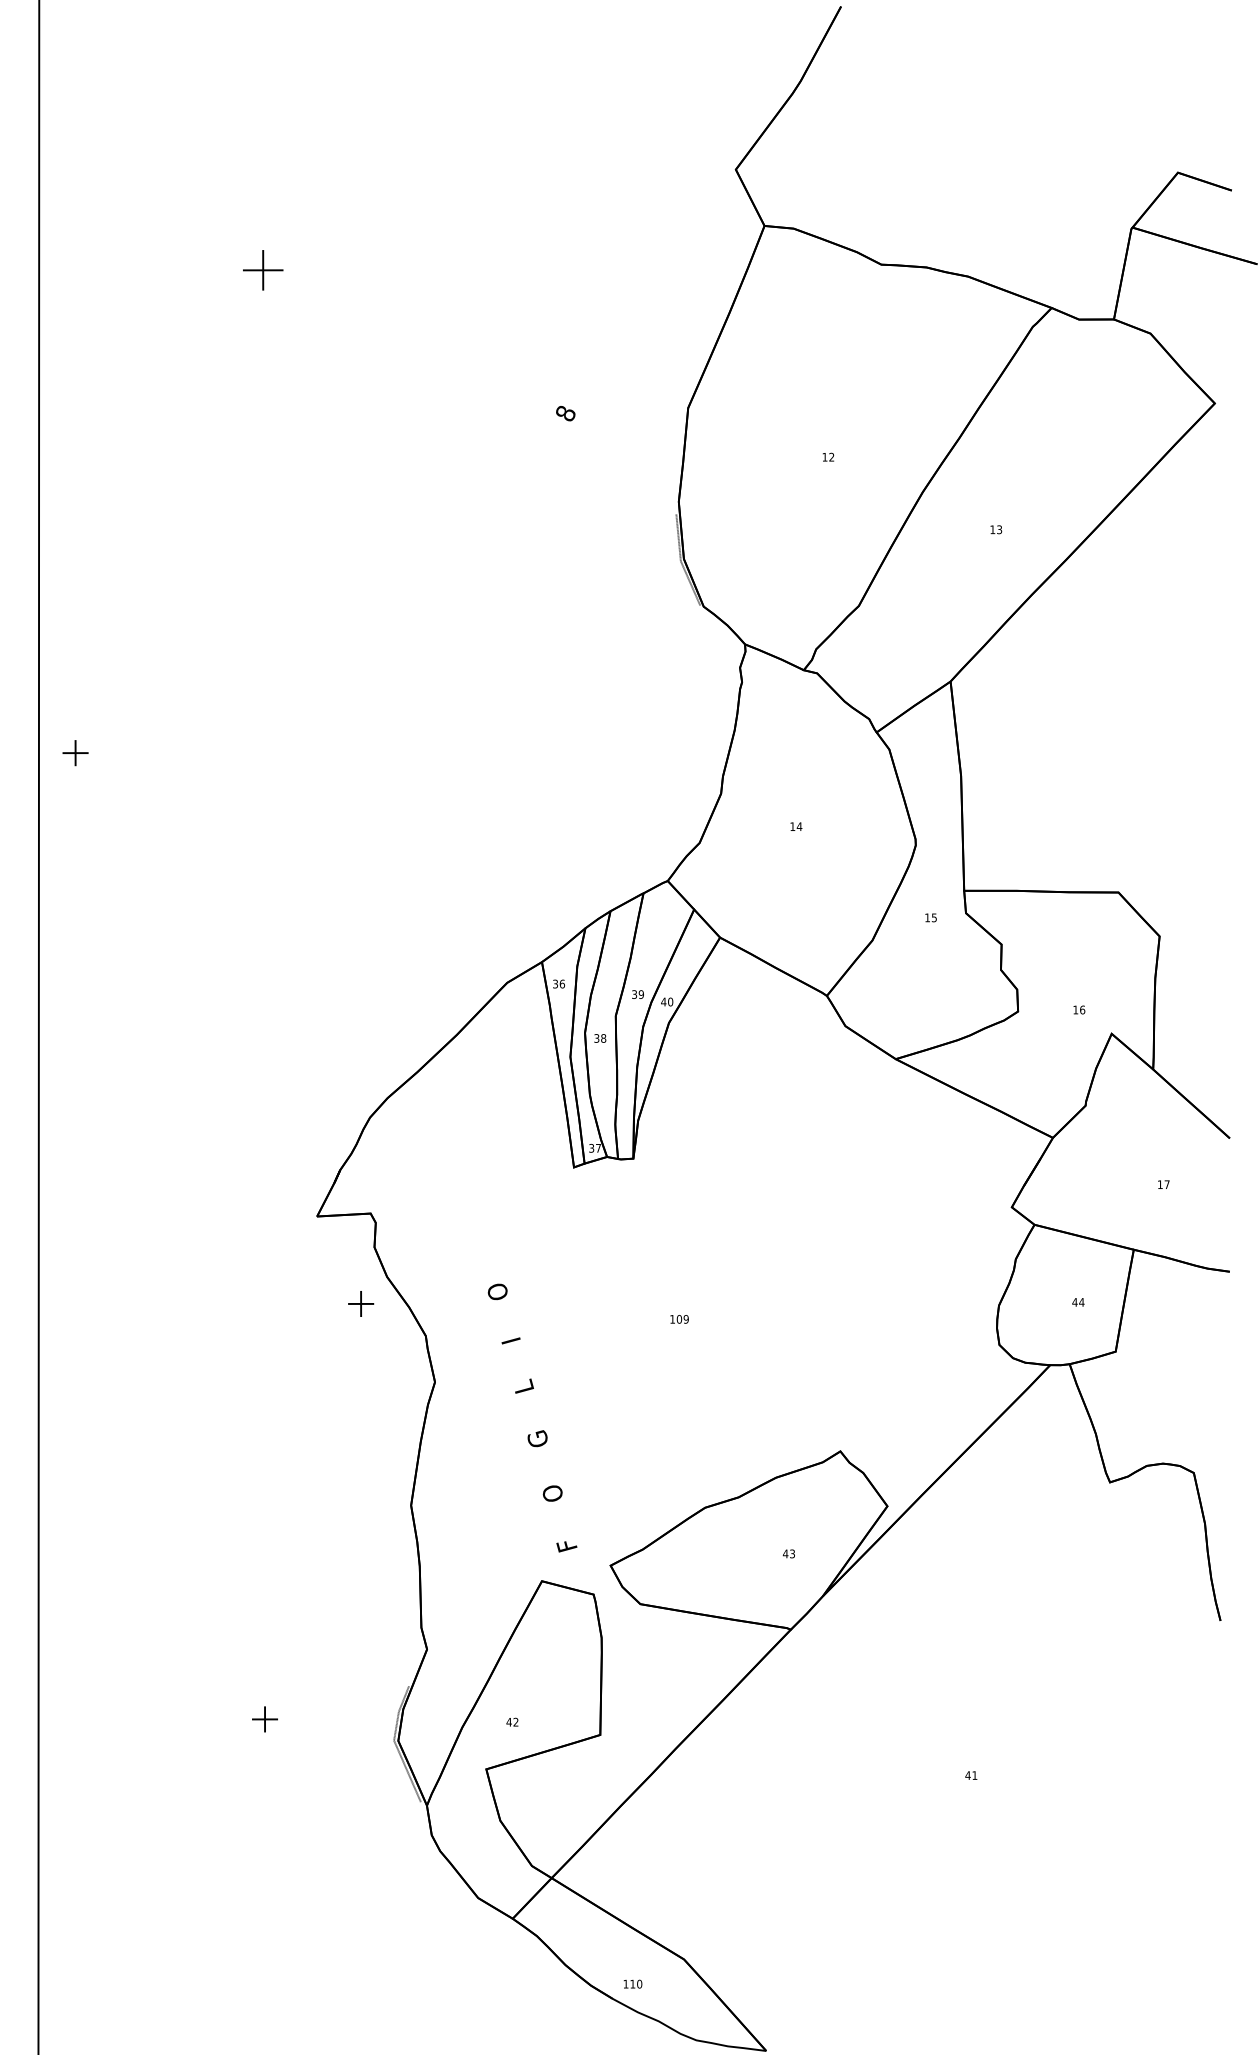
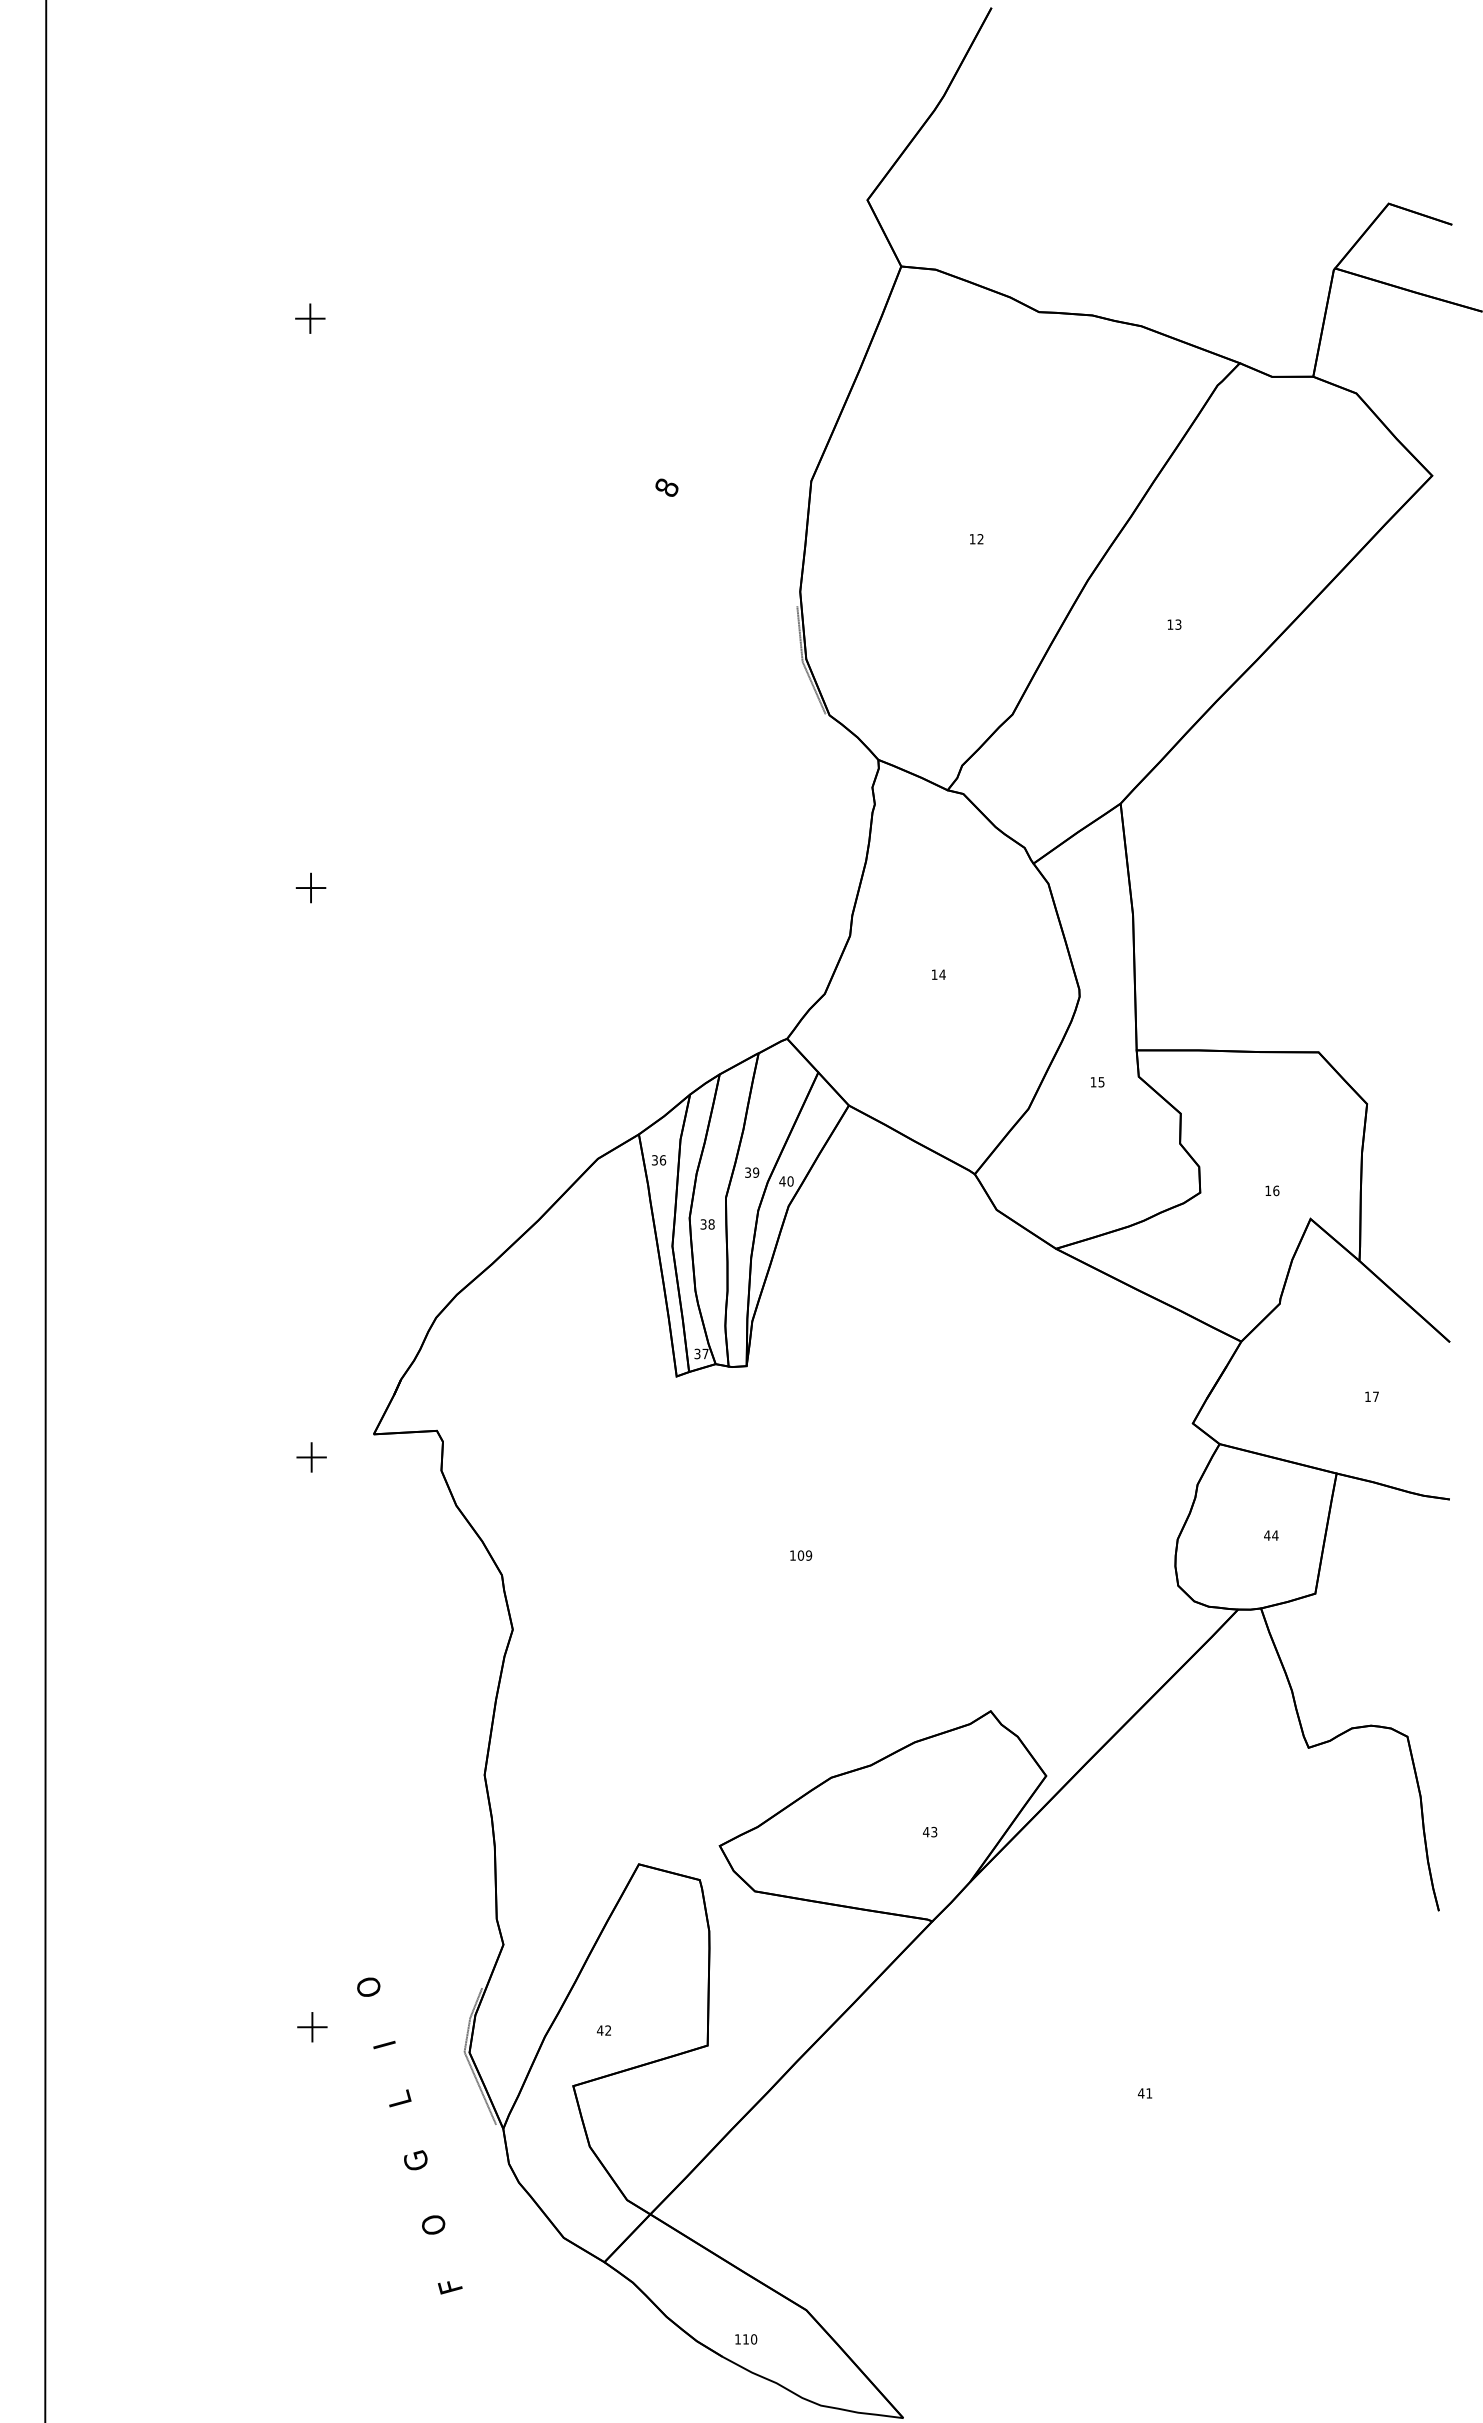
part: (263, 270) -> (310, 318), size x0.62
part: (75, 752) -> (310, 887), moved
part: (360, 1304) -> (311, 1457), moved
text: (532, 1417) -> (409, 2135), moved

